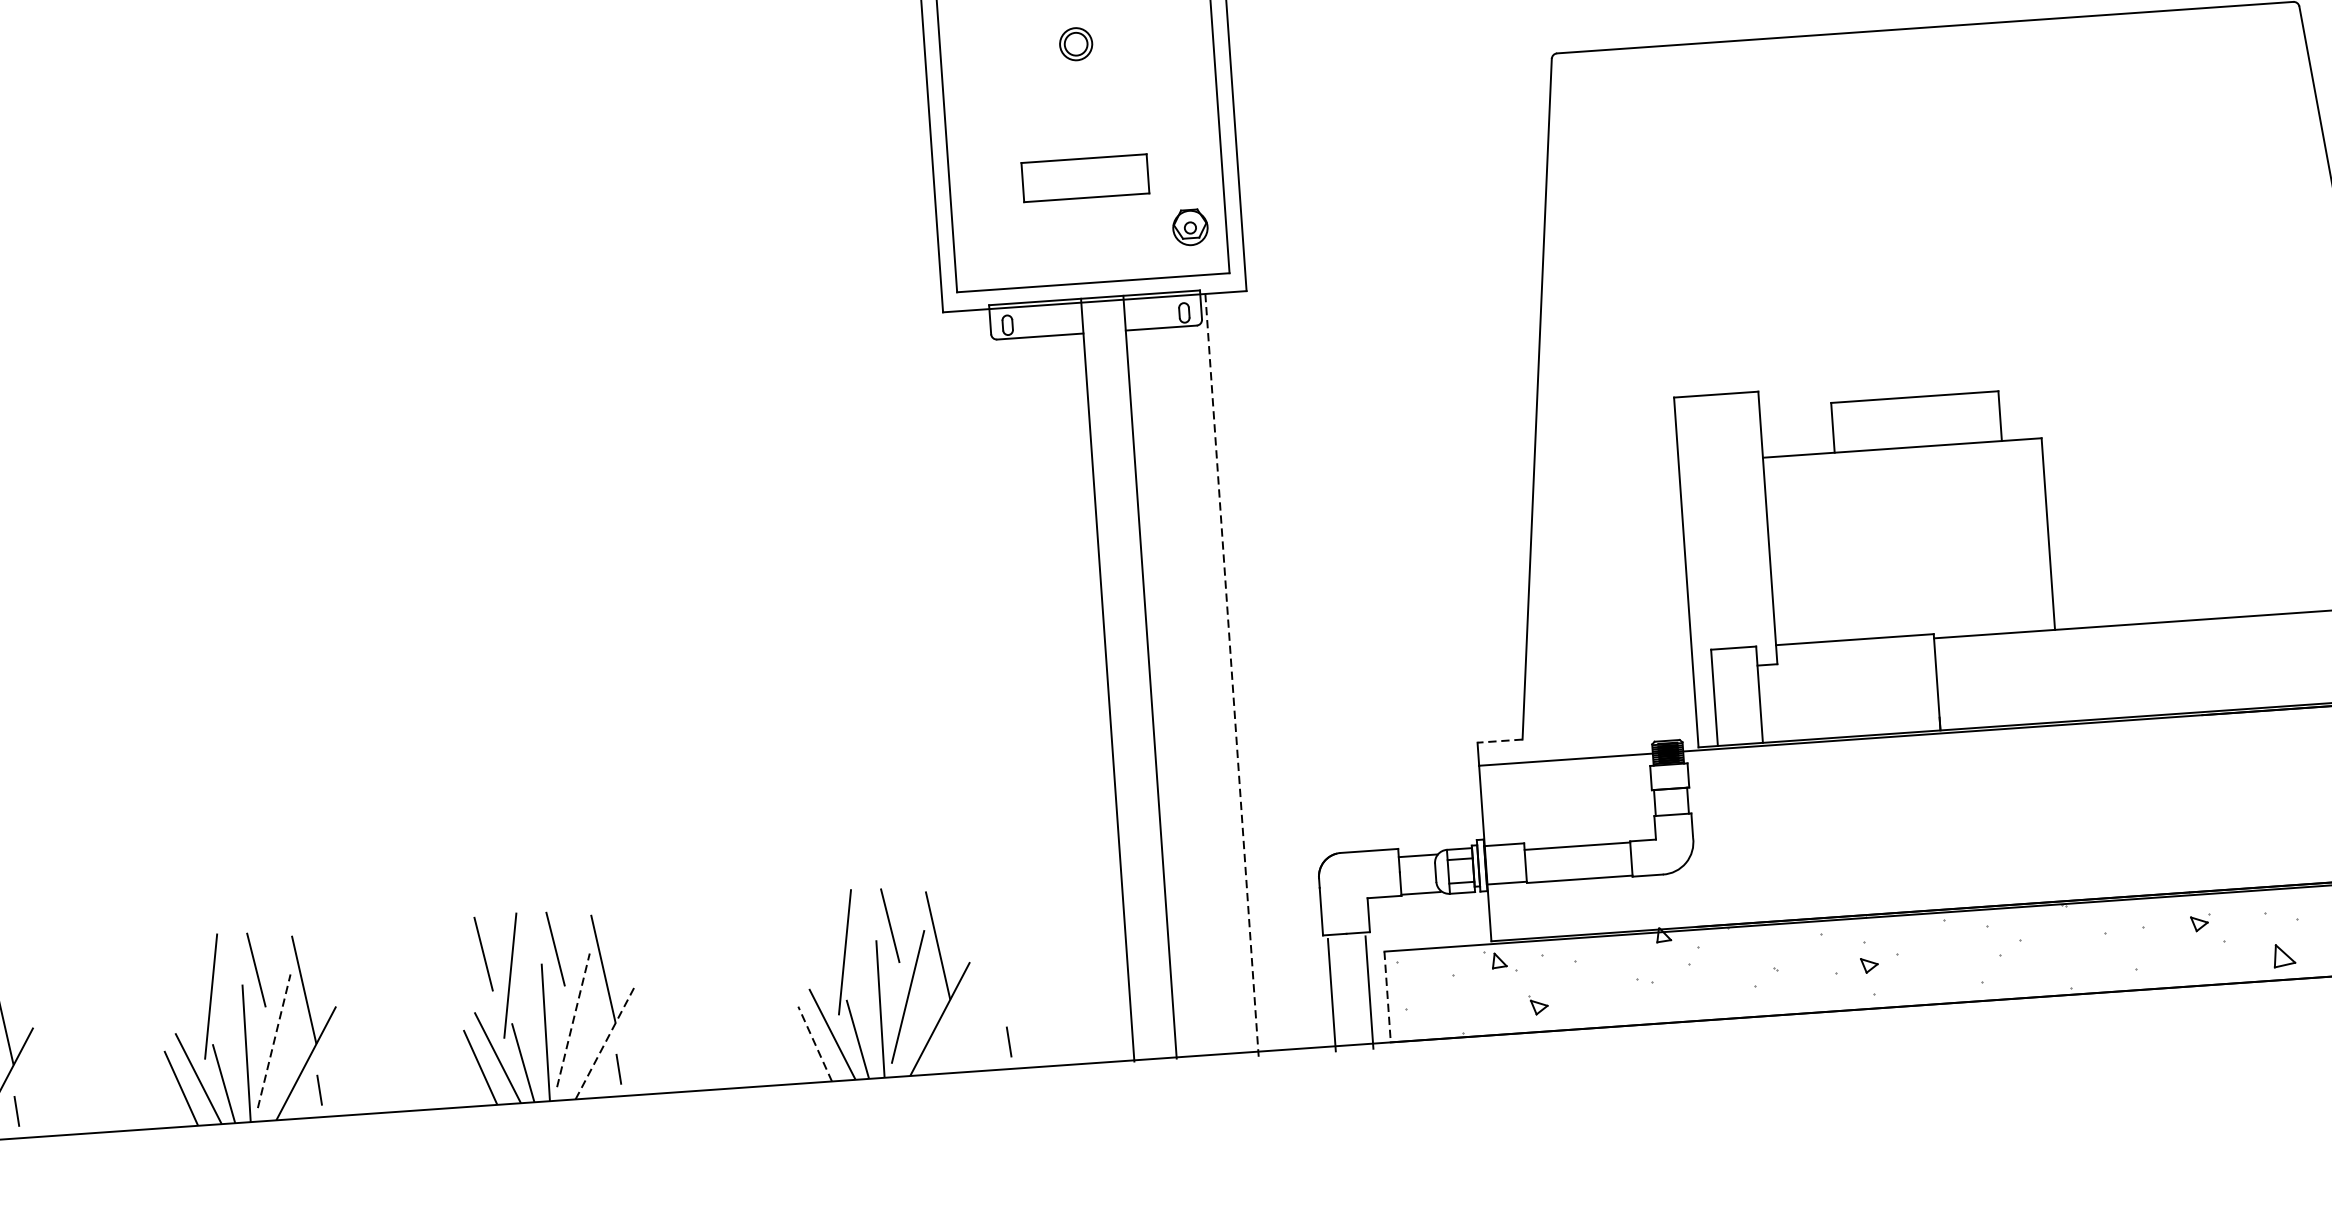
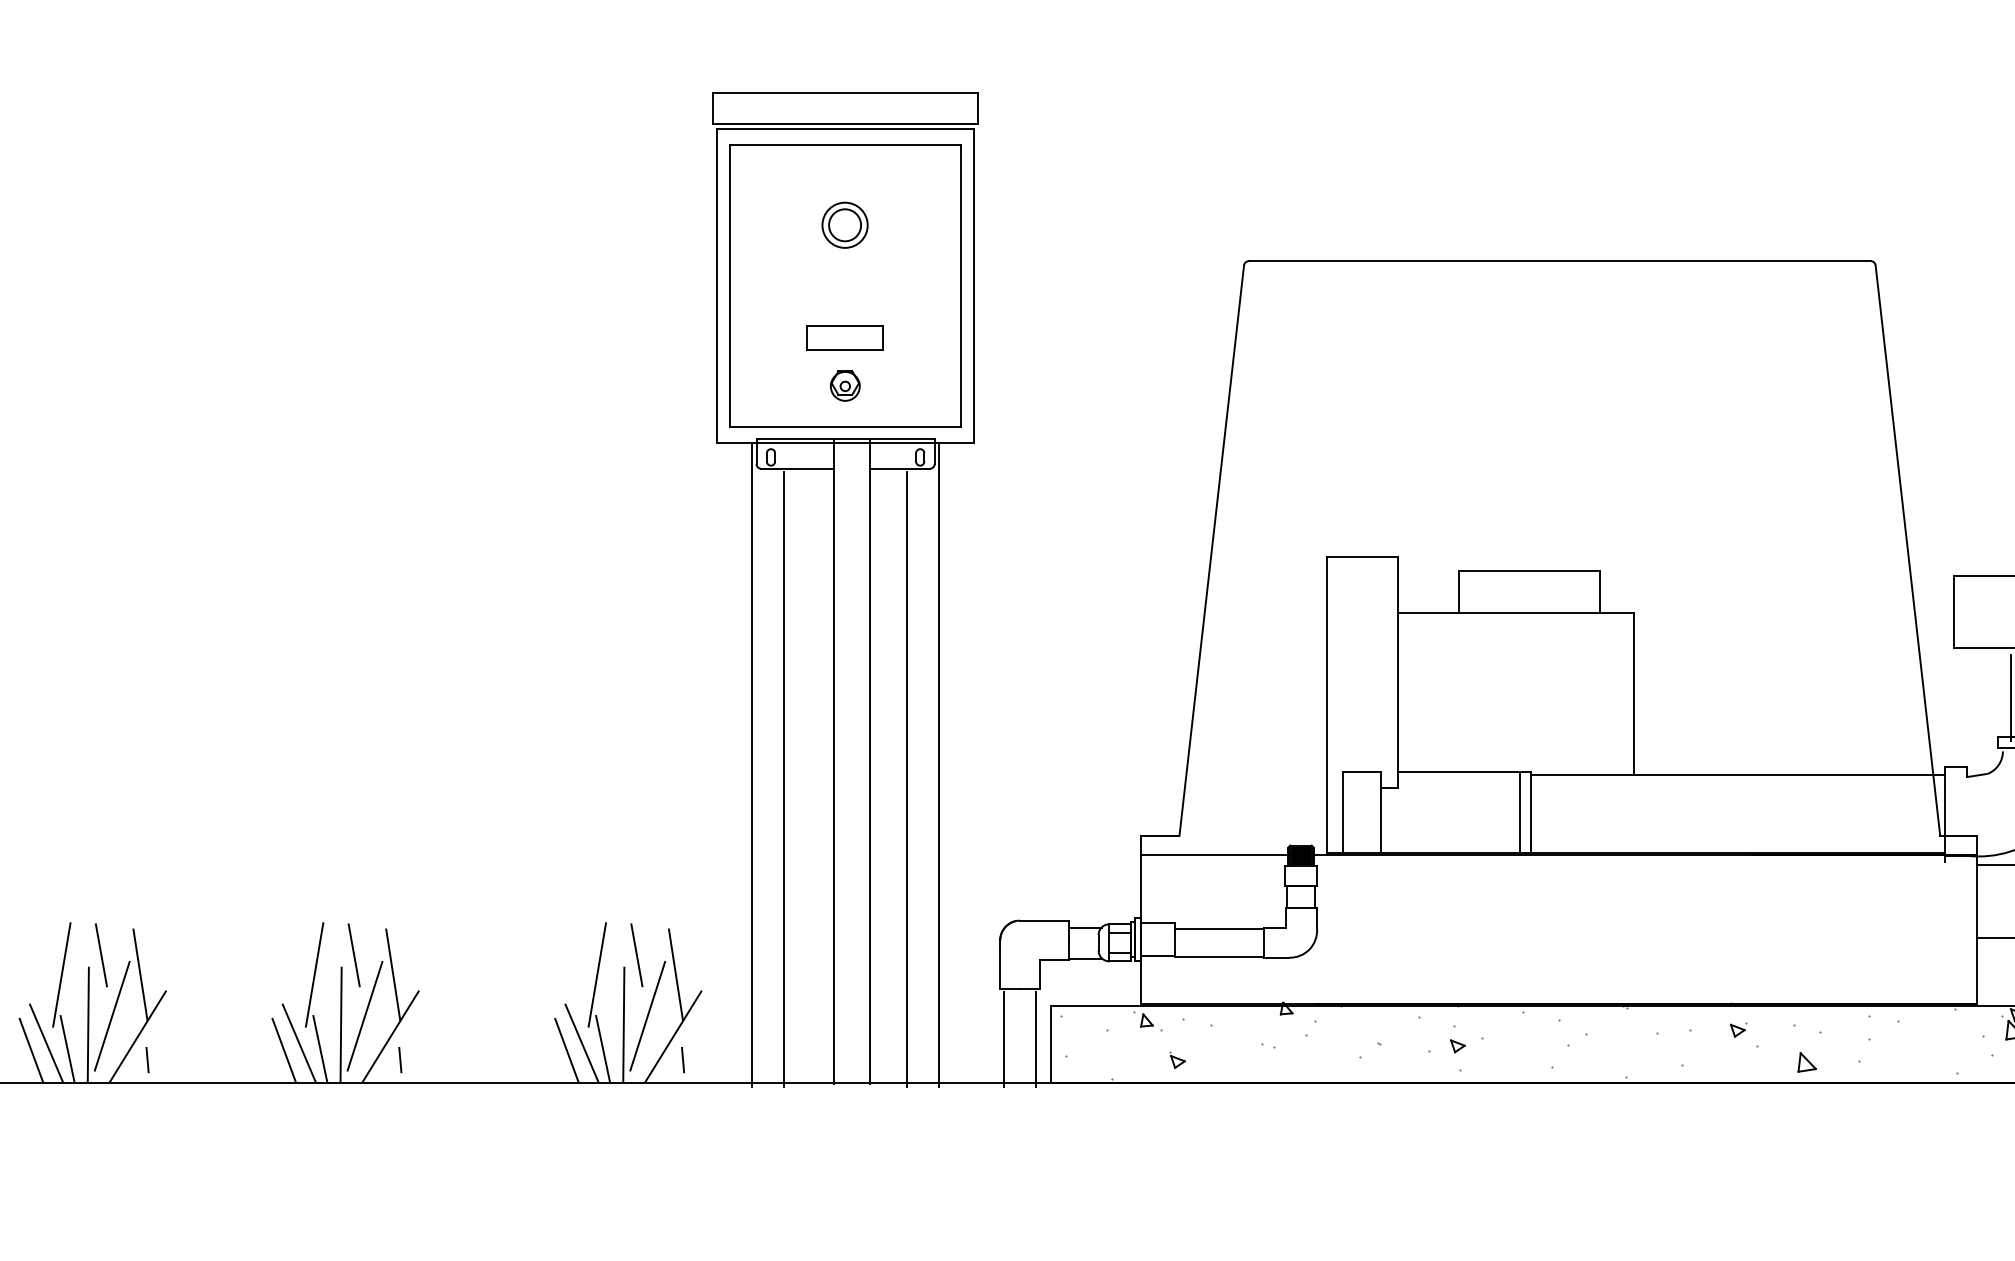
part: (1075, 43) -> (844, 224), size x1.67
part: (1084, 177) -> (844, 337), size x0.71
part: (1190, 226) -> (845, 385), moved
line: (1231, 676) -> (938, 765), dashed -> solid
line: (1923, 682) -> (1519, 811), added
line: (1010, 690) -> (751, 764), added
line: (1195, 695) -> (907, 779), added
line: (1049, 705) -> (783, 779), added
line: (1498, 740) -> (1159, 835), dashed -> solid
line: (483, 954) -> (293, 955), removed
line: (1387, 997) -> (1050, 1044), dashed -> solid
line: (574, 1020) -> (365, 1016), dashed -> solid
line: (274, 1041) -> (112, 1016), dashed -> solid
line: (605, 1042) -> (390, 1036), dashed -> solid
line: (1008, 1042) -> (682, 1060), moved
line: (814, 1044) -> (566, 1050), dashed -> solid

